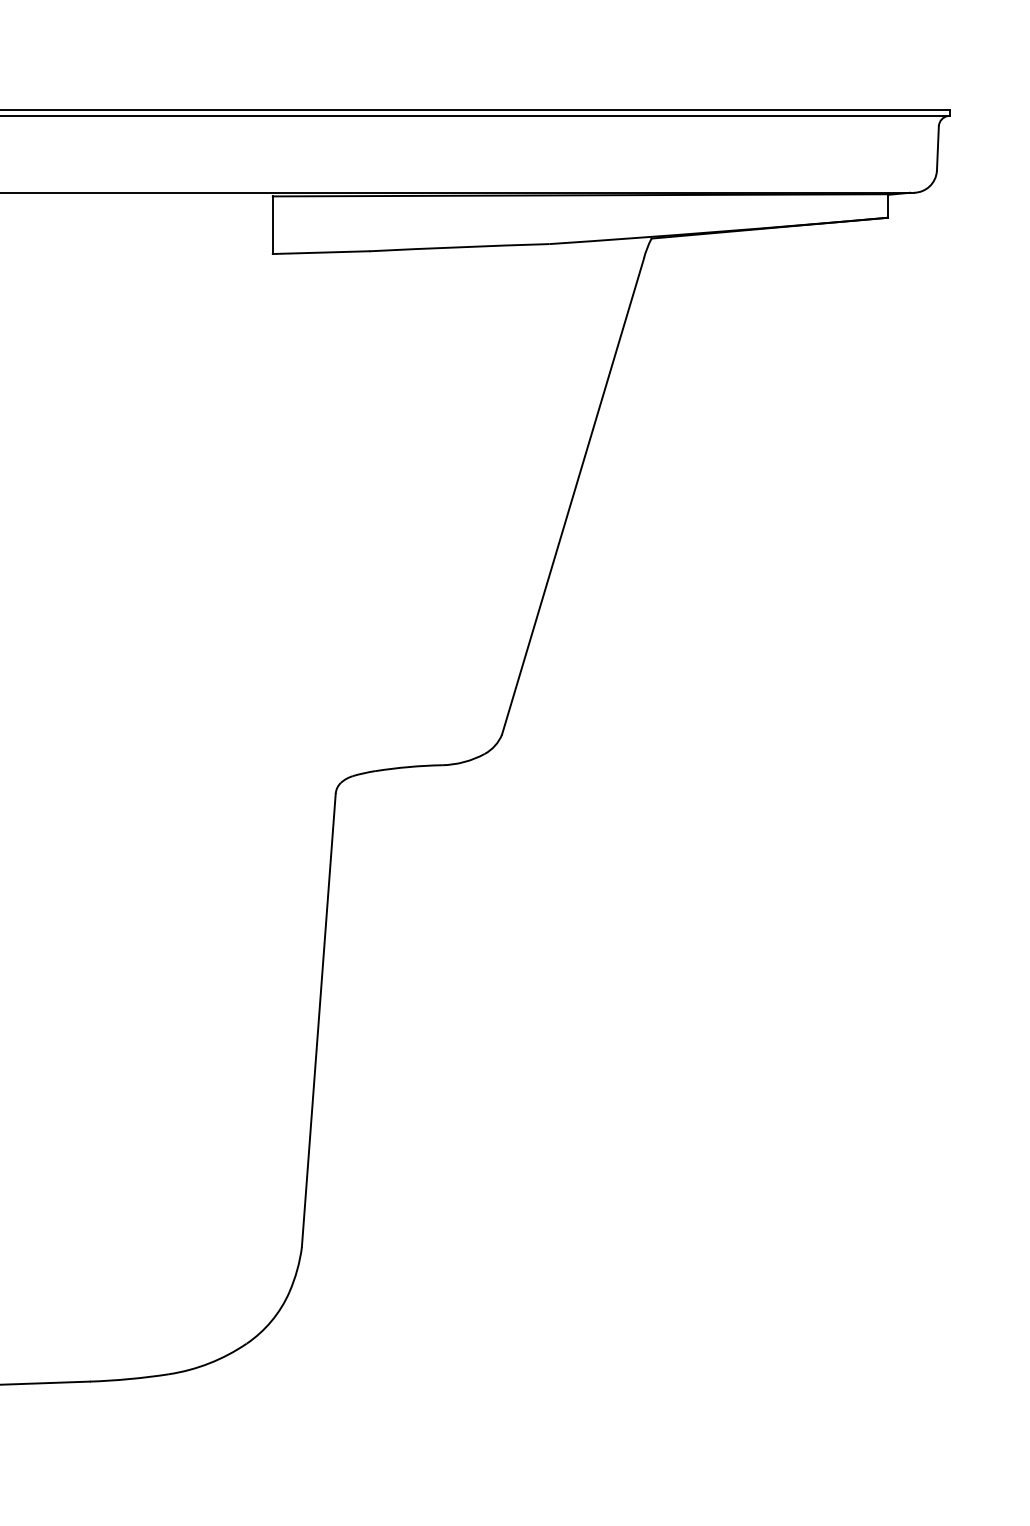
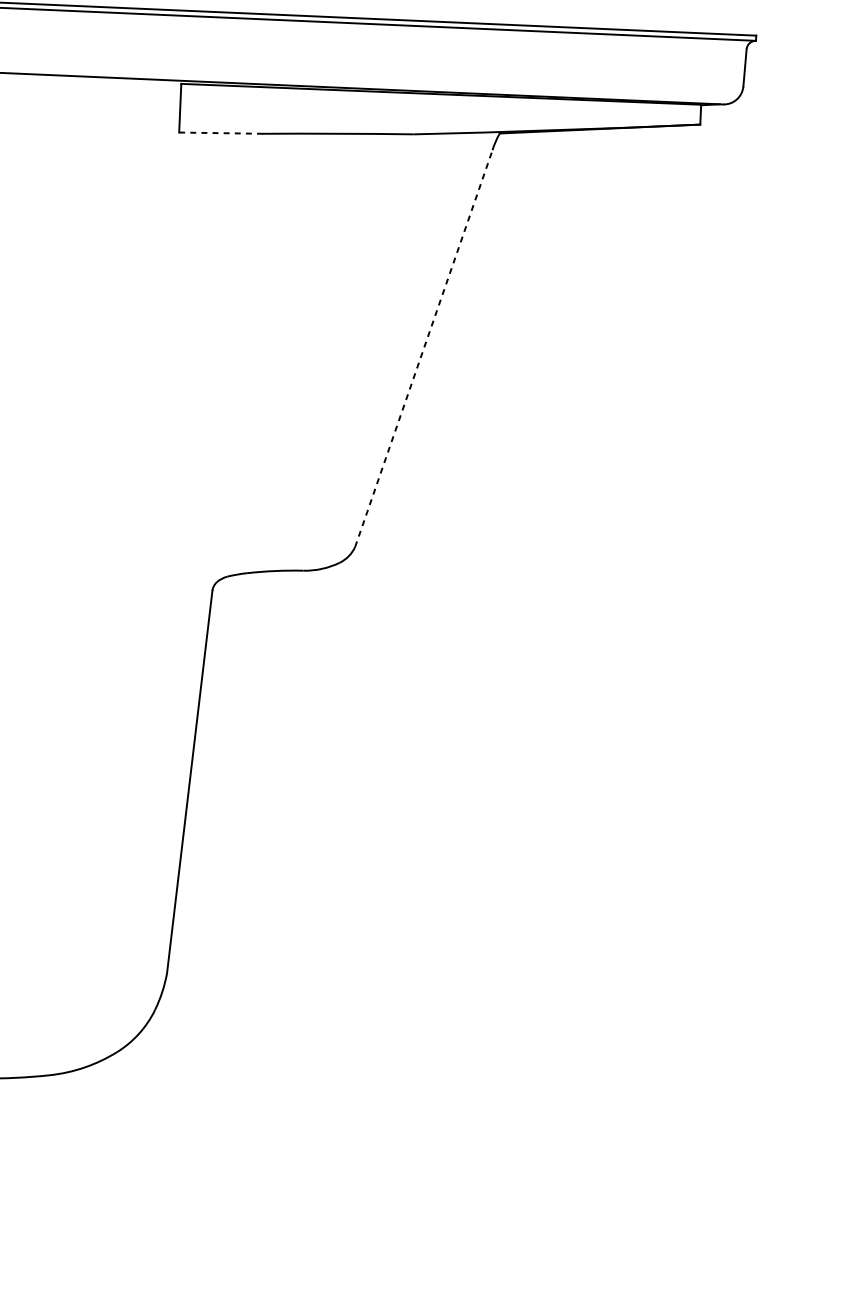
line: (321, 252) -> (220, 133), solid -> dashed
line: (573, 496) -> (424, 348), solid -> dashed

